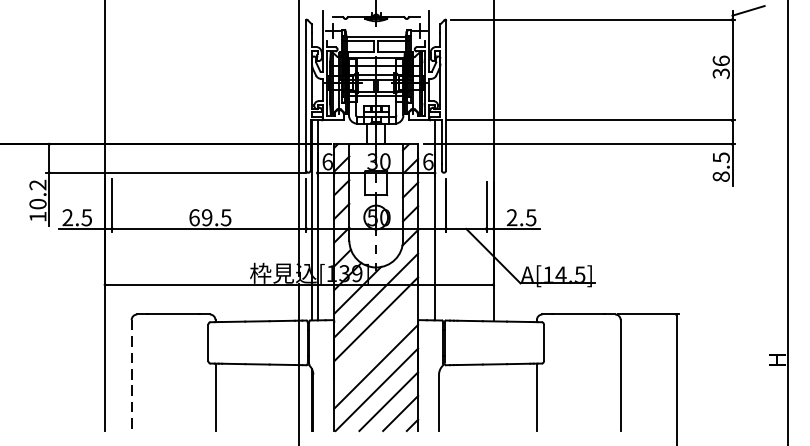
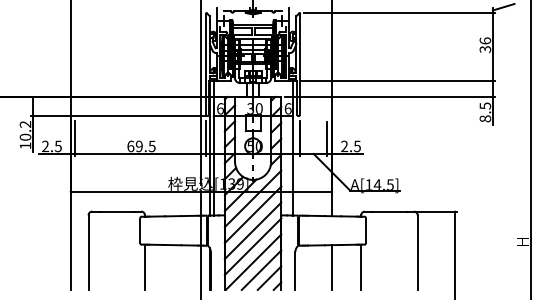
line: (375, 342) -> (252, 230), added
line: (131, 376) -> (88, 253), dashed -> solid
line: (494, 397) -> (332, 267), added

